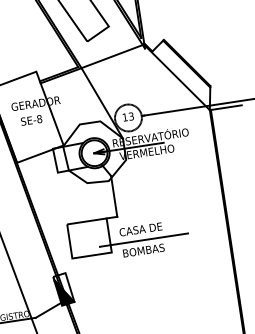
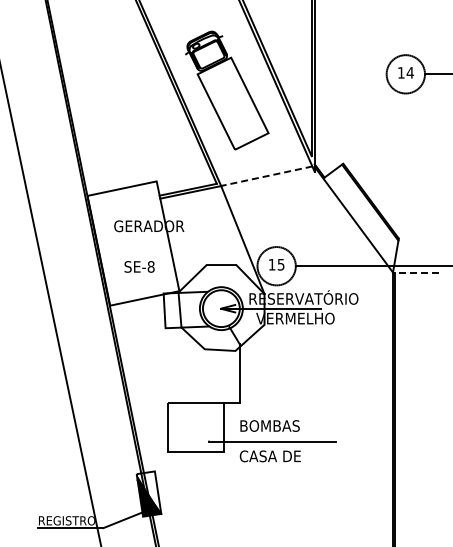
line: (112, 56) -> (266, 176), solid -> dashed
line: (225, 107) -> (415, 272), solid -> dashed
text: (131, 115) -> (281, 263), 13 -> 15
text: (31, 120) -> (139, 266), moved
text: (140, 229) -> (269, 425), CASA DE -> BOMBAS
text: (143, 250) -> (269, 456), BOMBAS -> CASA DE

